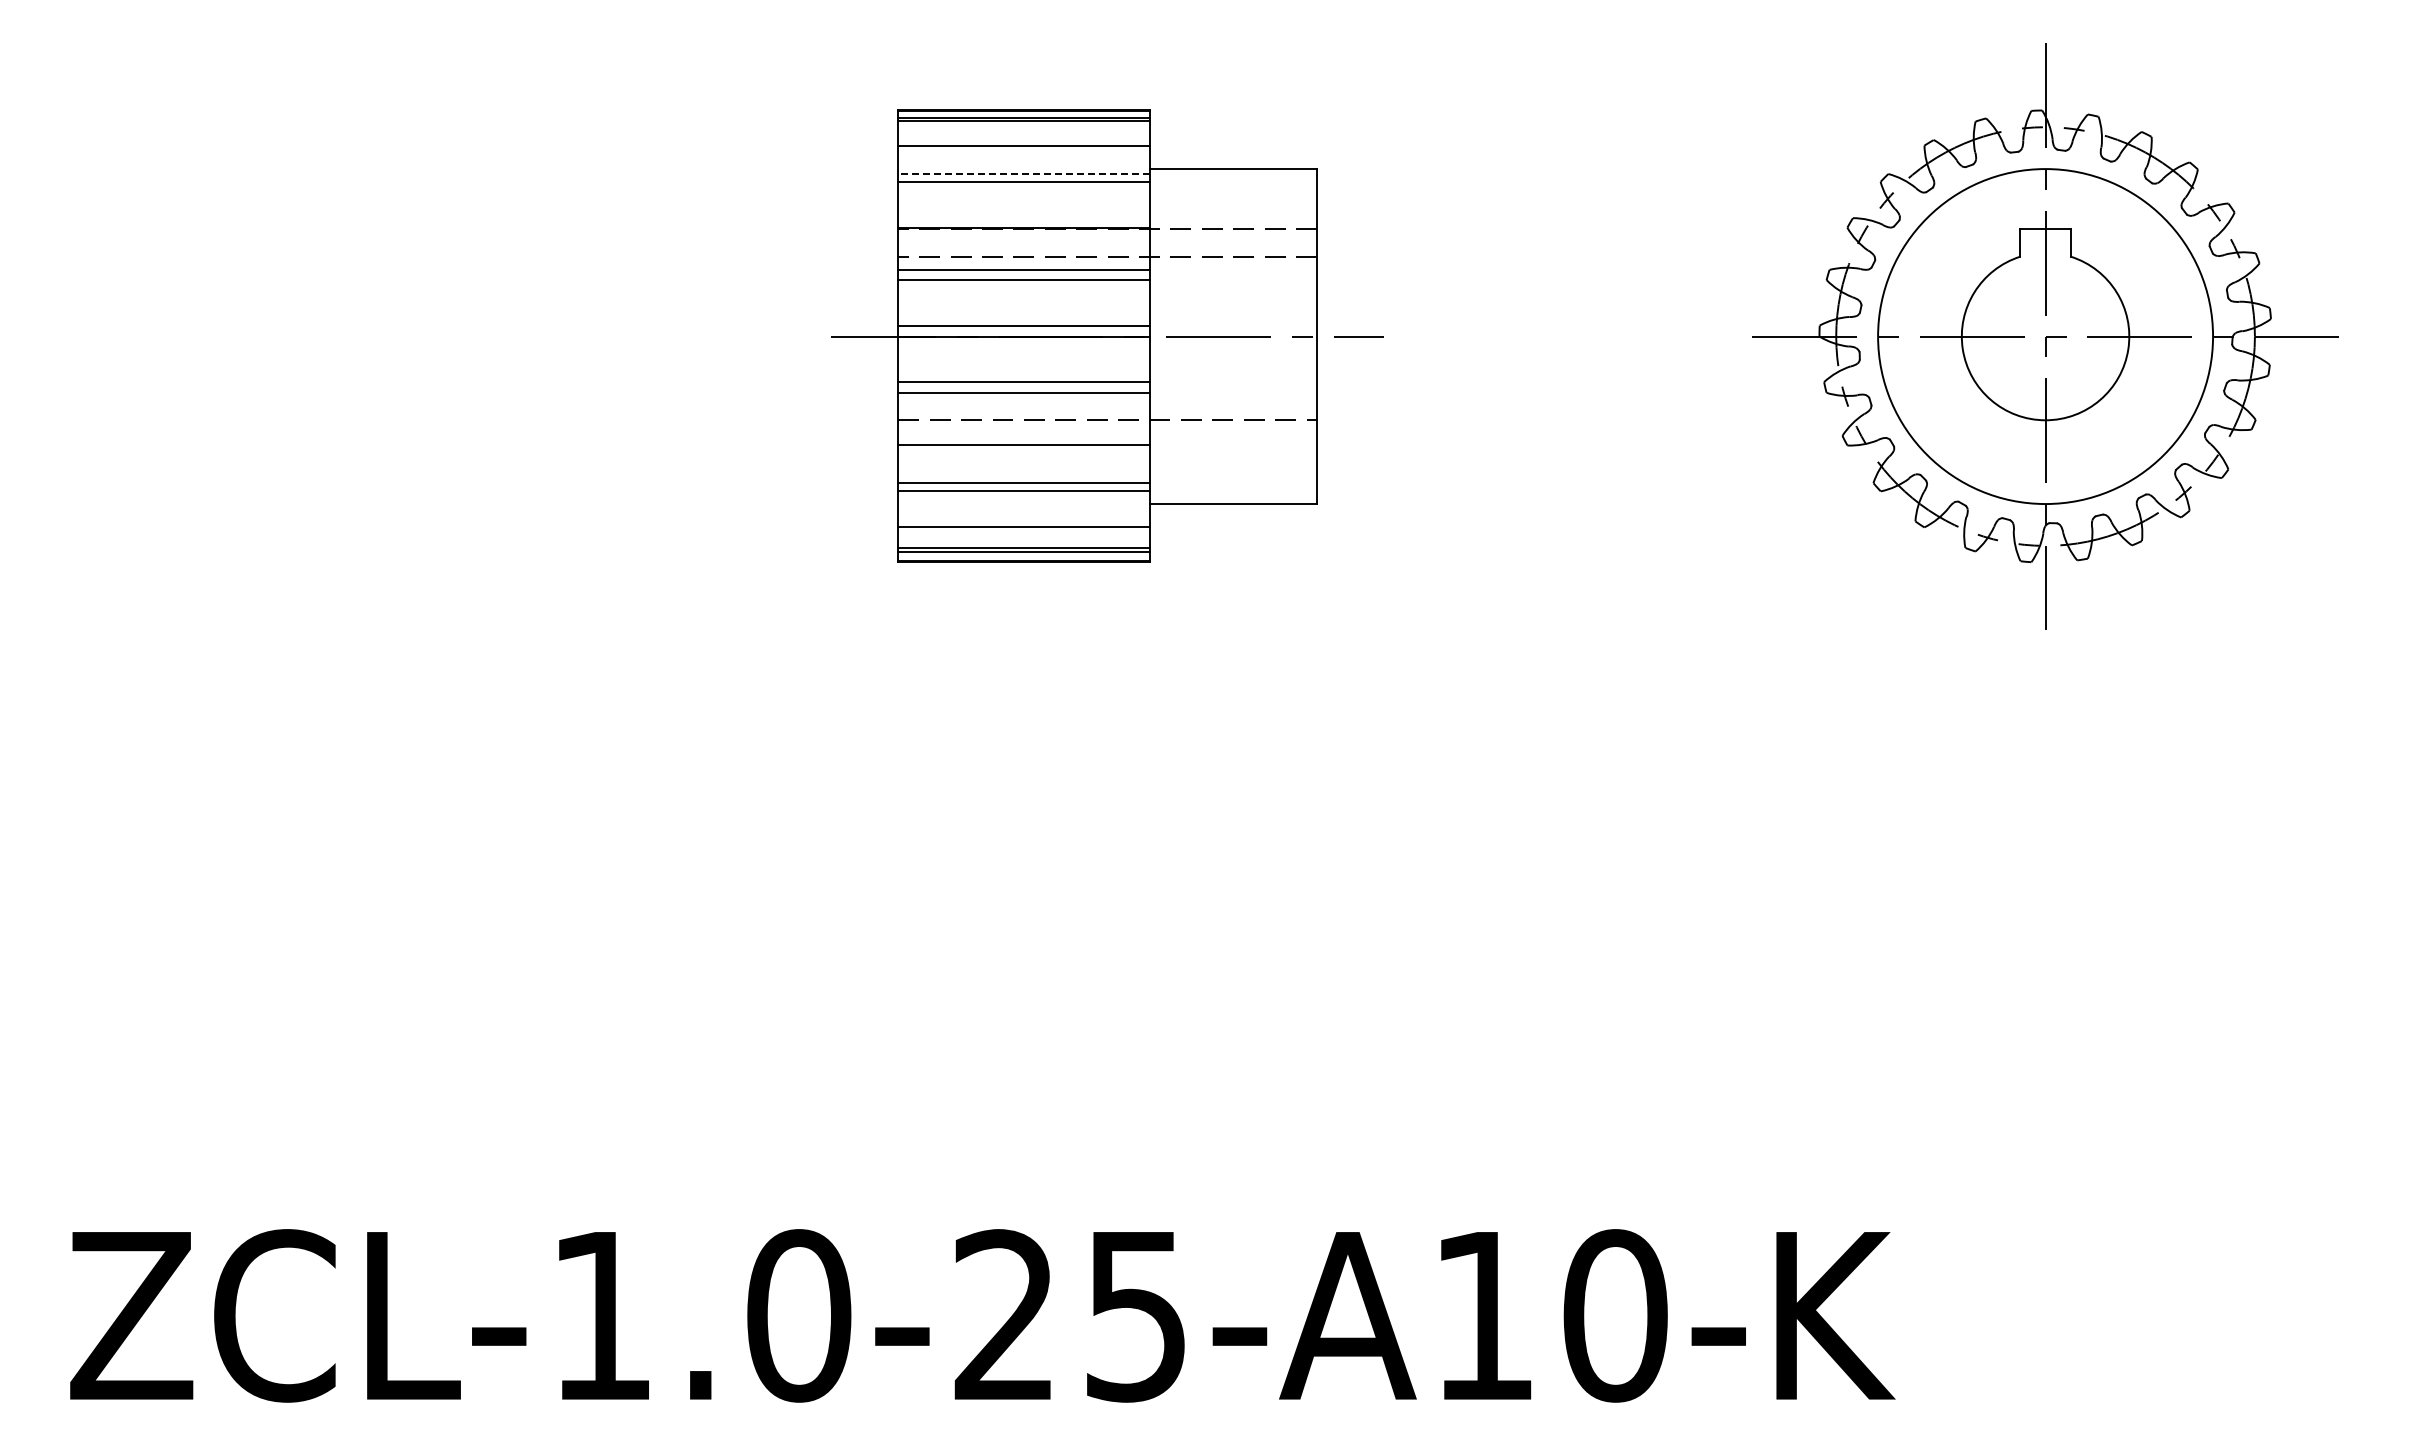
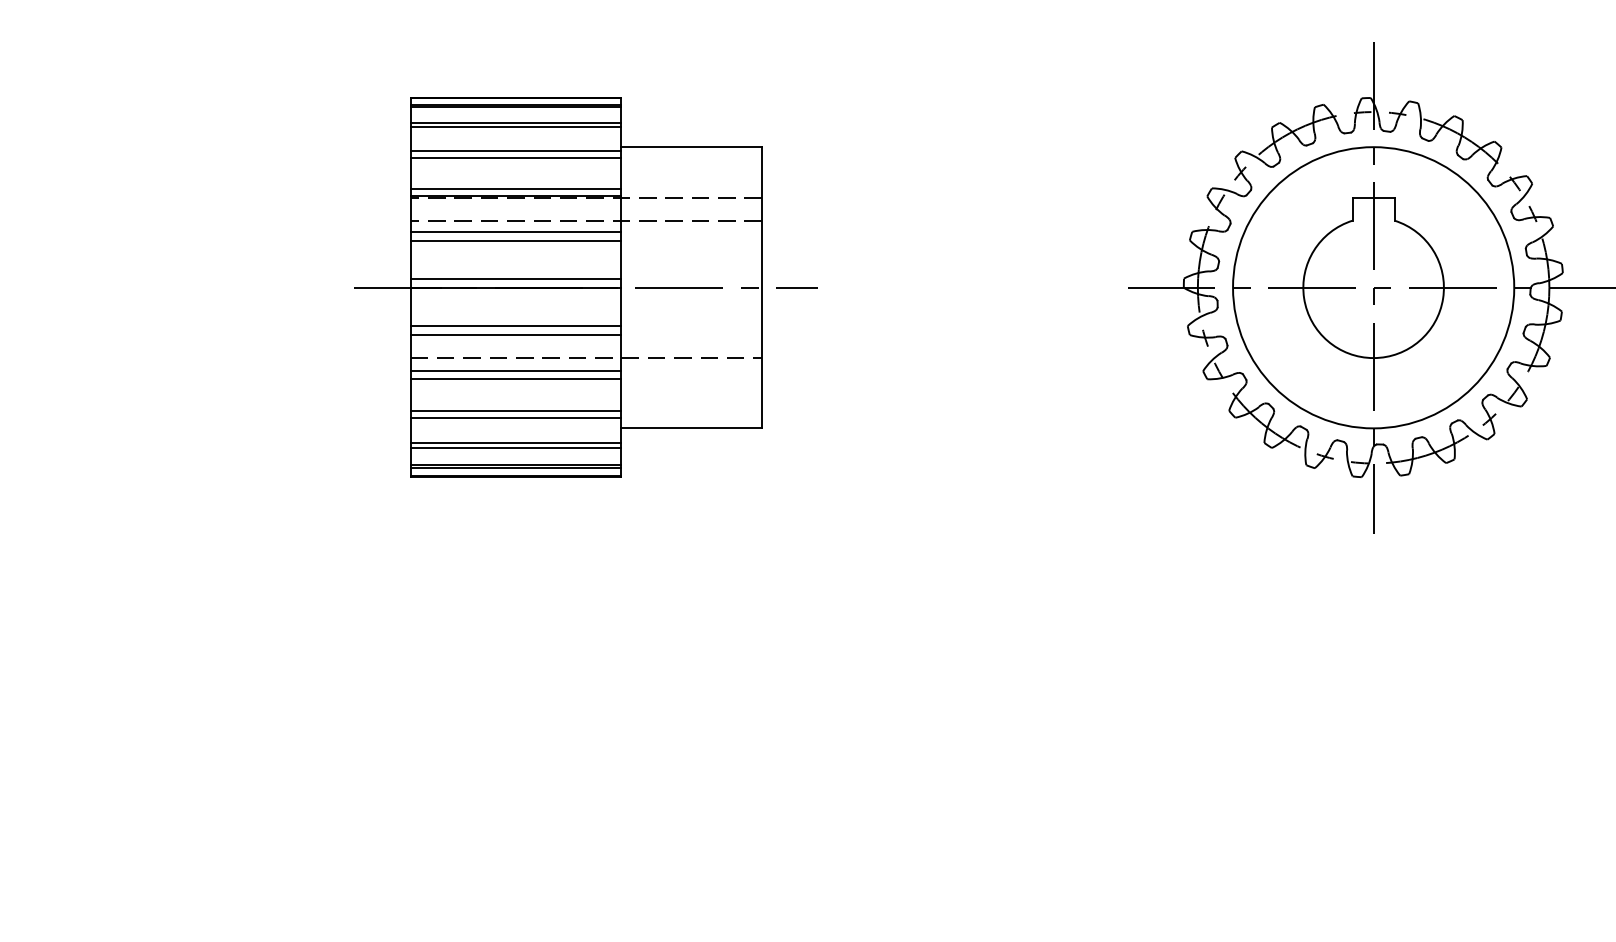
line: (1023, 140) -> (515, 123), added
line: (1023, 174) -> (515, 151), dashed -> solid
line: (1023, 218) -> (515, 188), added
line: (1023, 435) -> (515, 370), added
line: (1023, 521) -> (515, 443), added

